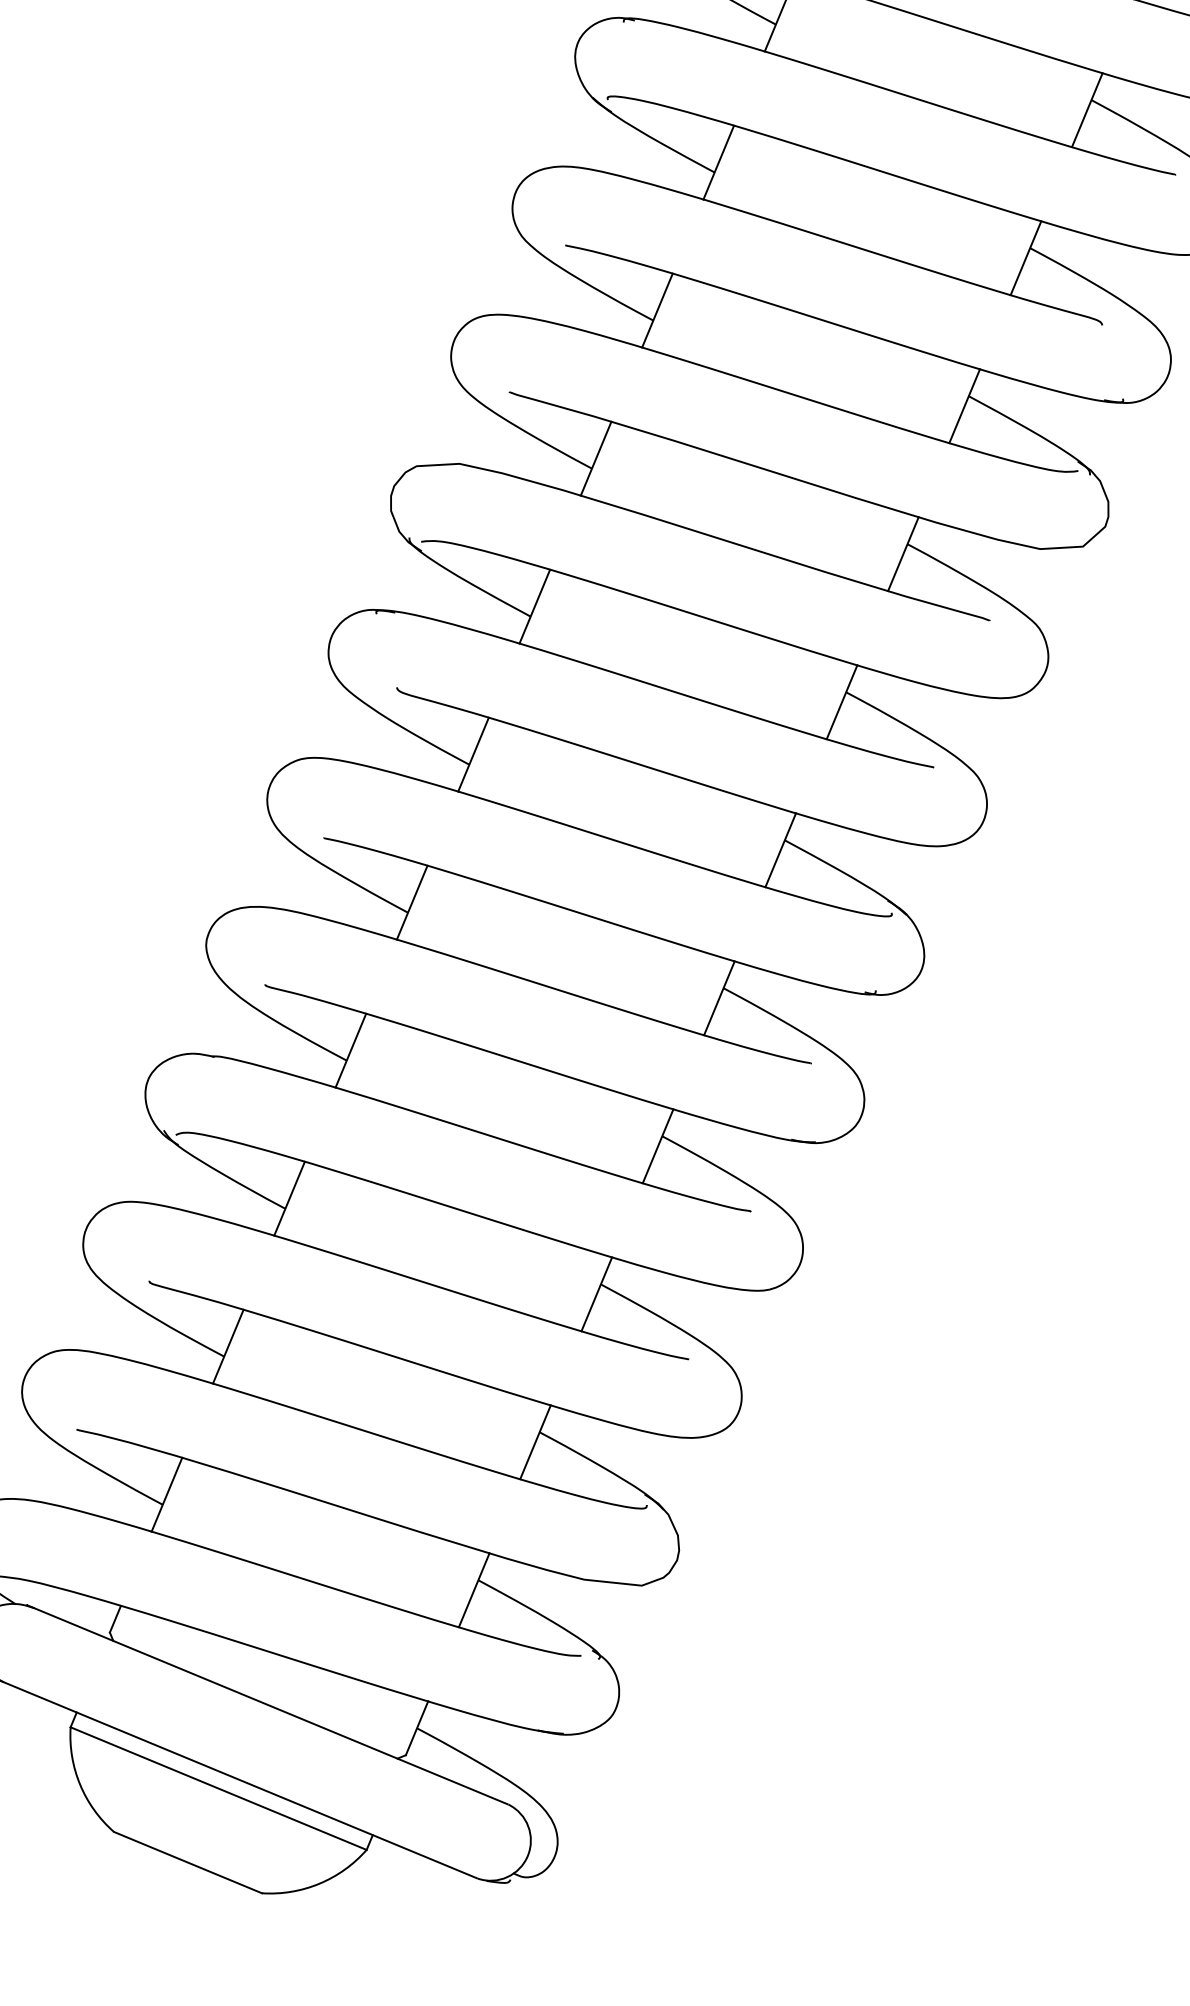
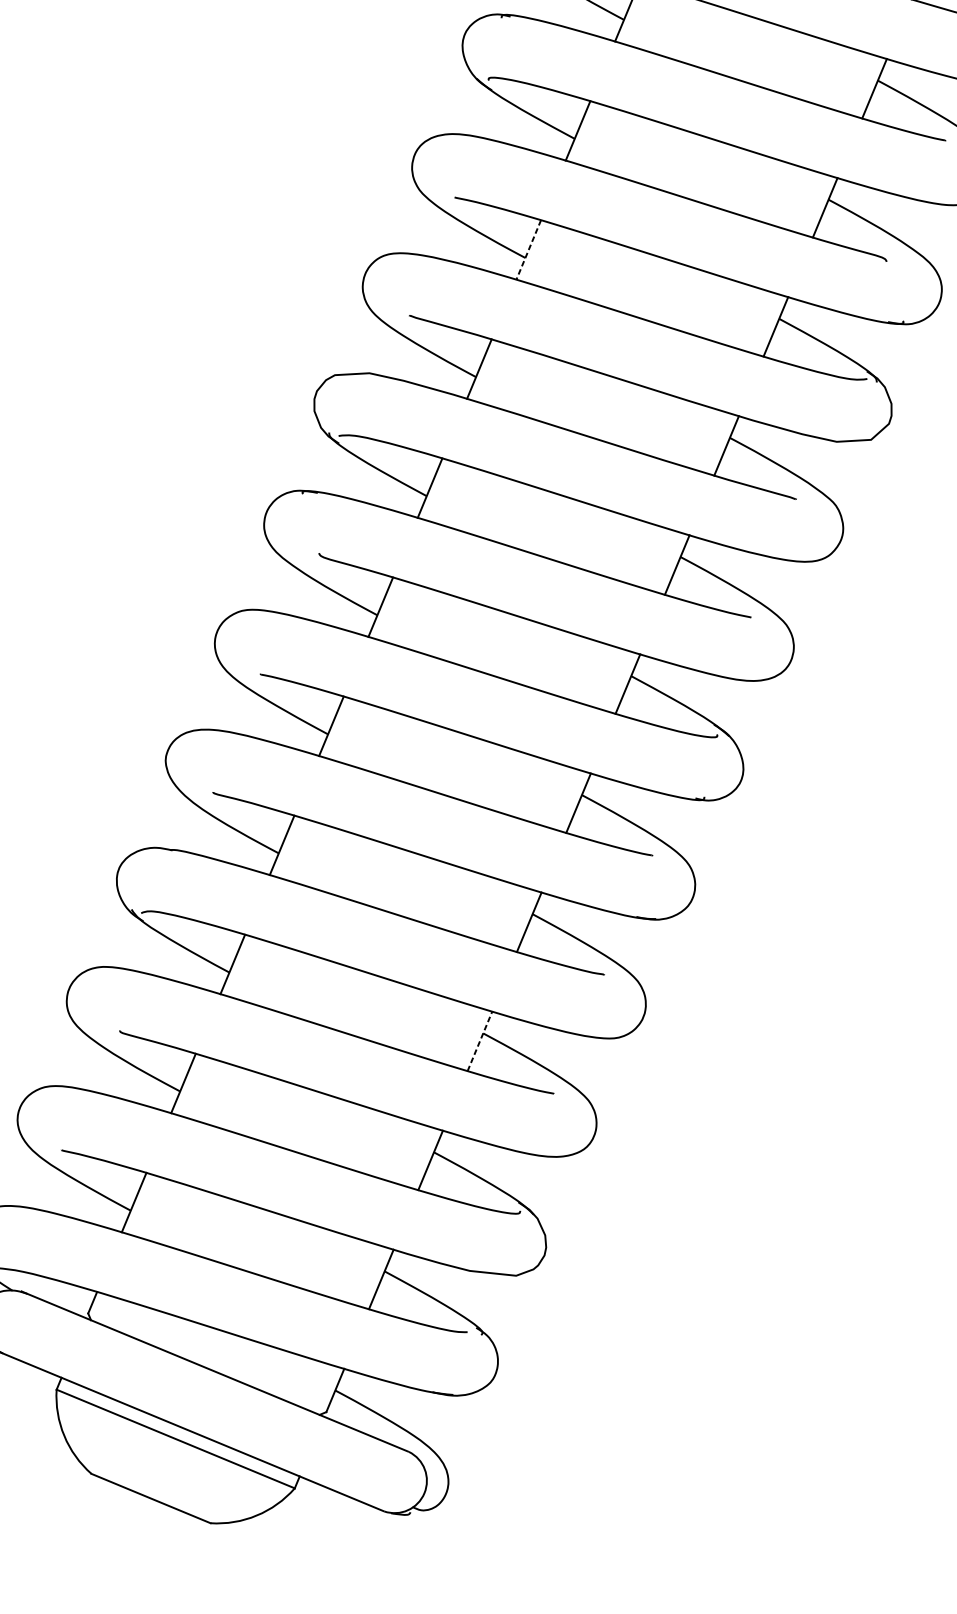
line: (657, 311) -> (528, 250), solid -> dashed
line: (597, 1293) -> (480, 1040), solid -> dashed

